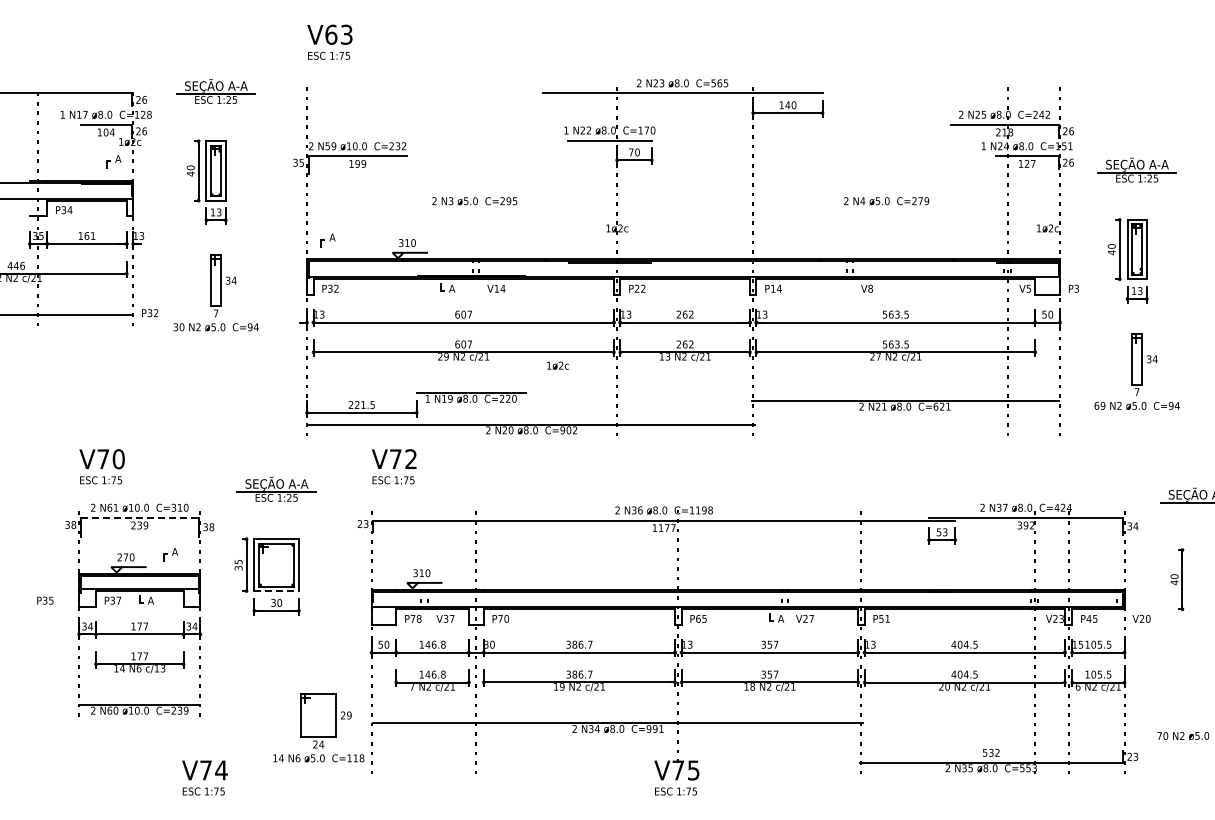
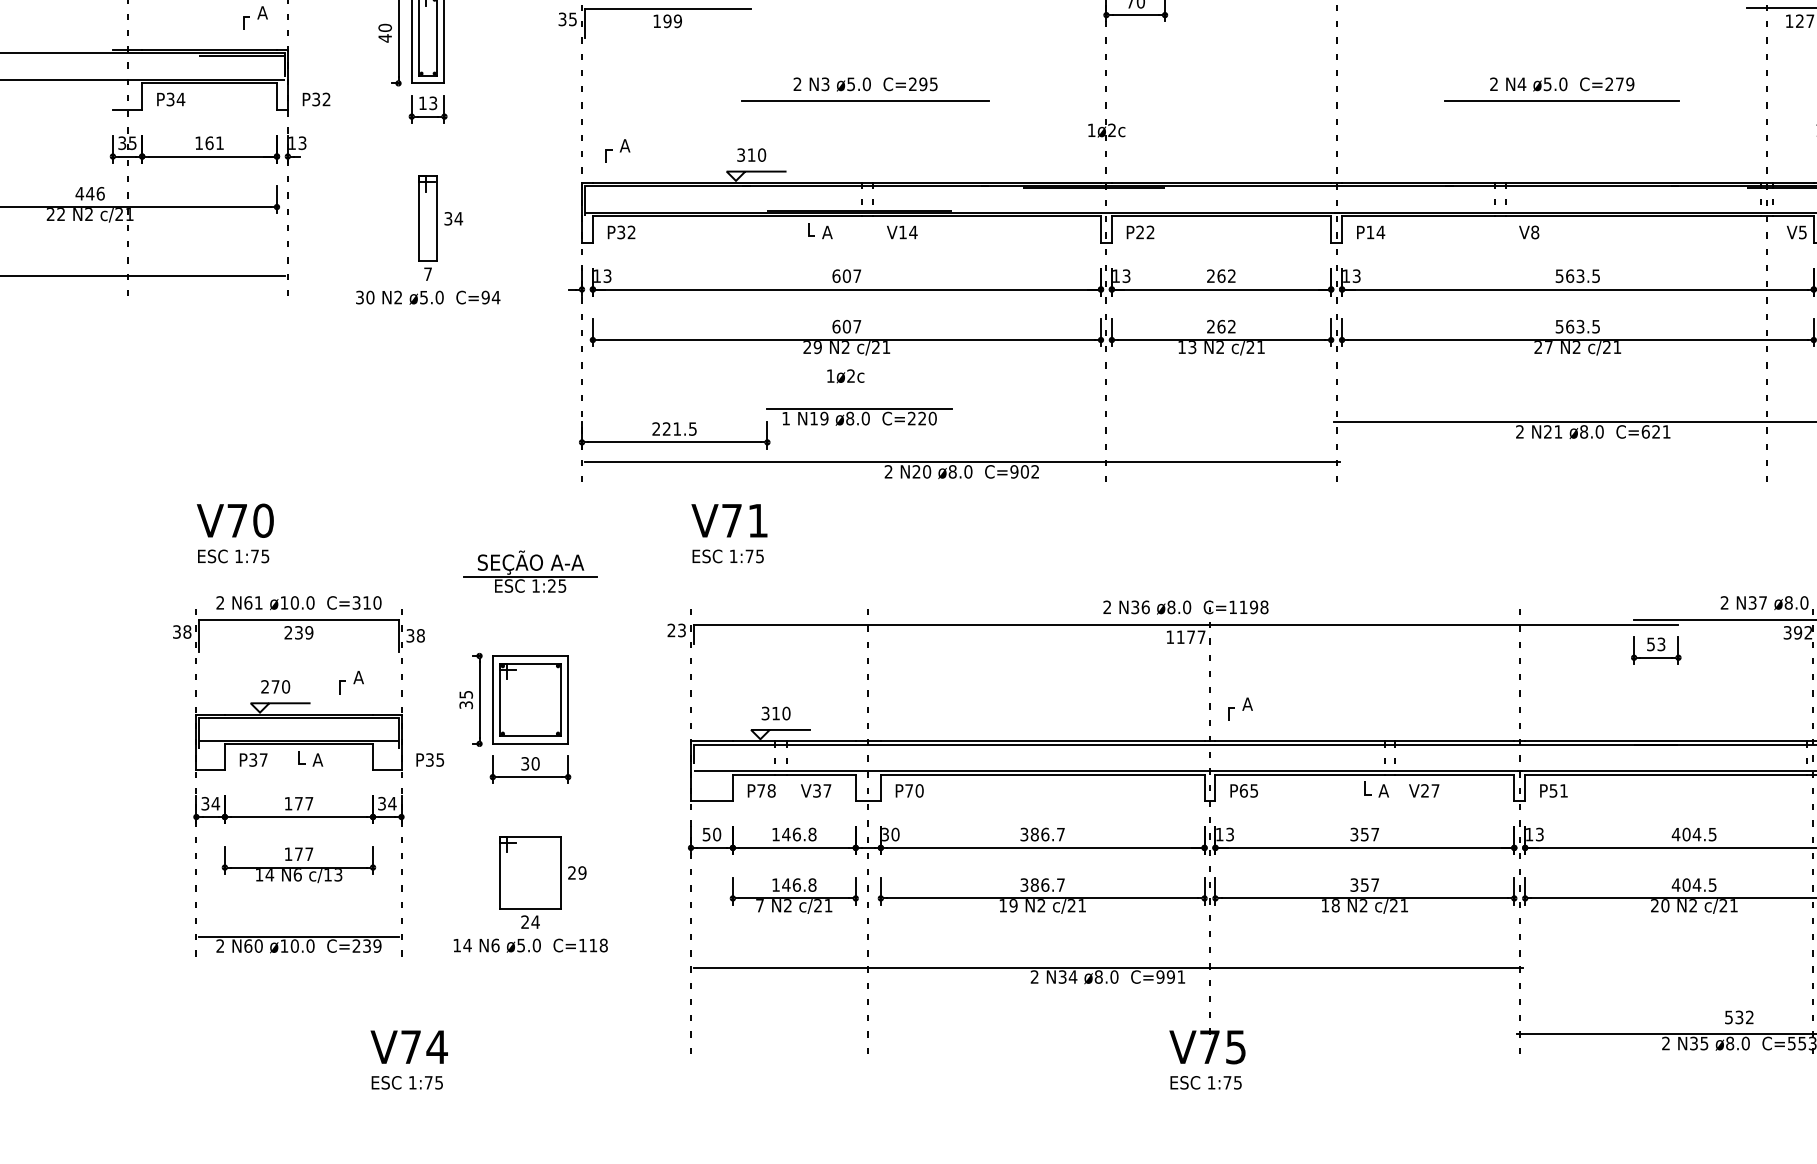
line: (474, 211) -> (865, 101), added
line: (886, 211) -> (1562, 101), added
text: (150, 313) -> (317, 100), moved
text: (557, 365) -> (844, 375), moved
text: (410, 458) -> (756, 519), V72 -> V71
line: (140, 517) -> (300, 619), dashed -> solid
part: (695, 570) -> (1238, 708), added
line: (277, 591) -> (531, 744), dashed -> solid
text: (45, 600) -> (430, 759), moved
part: (318, 727) -> (530, 893), moved

